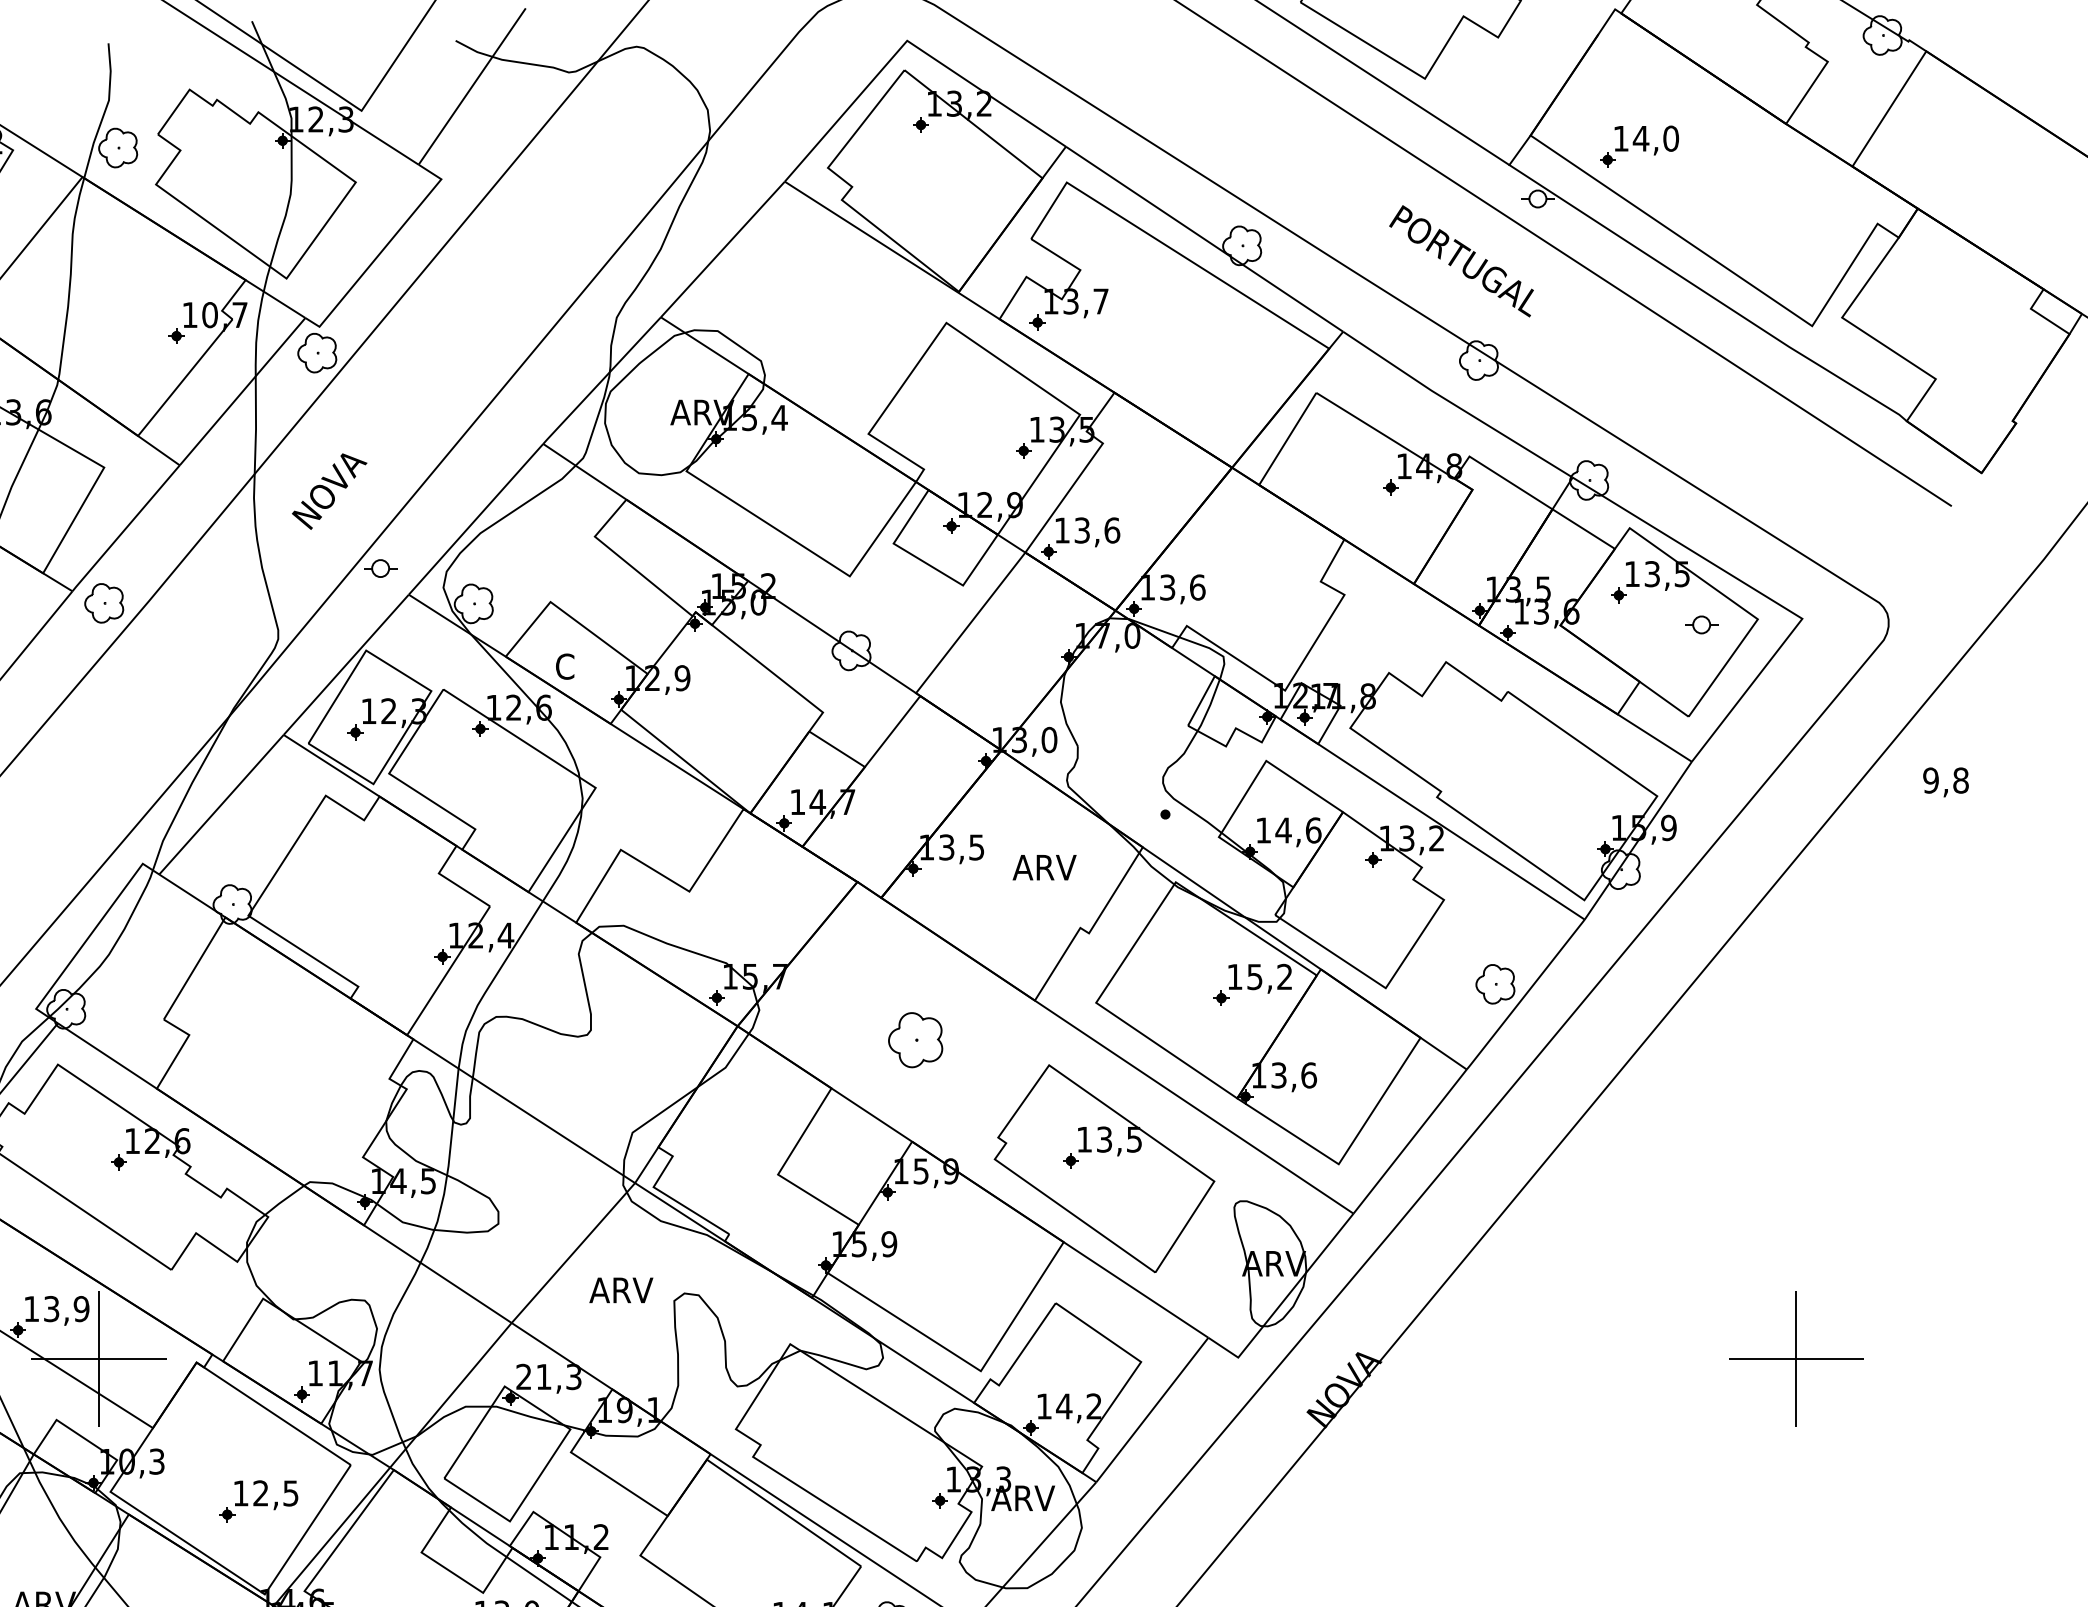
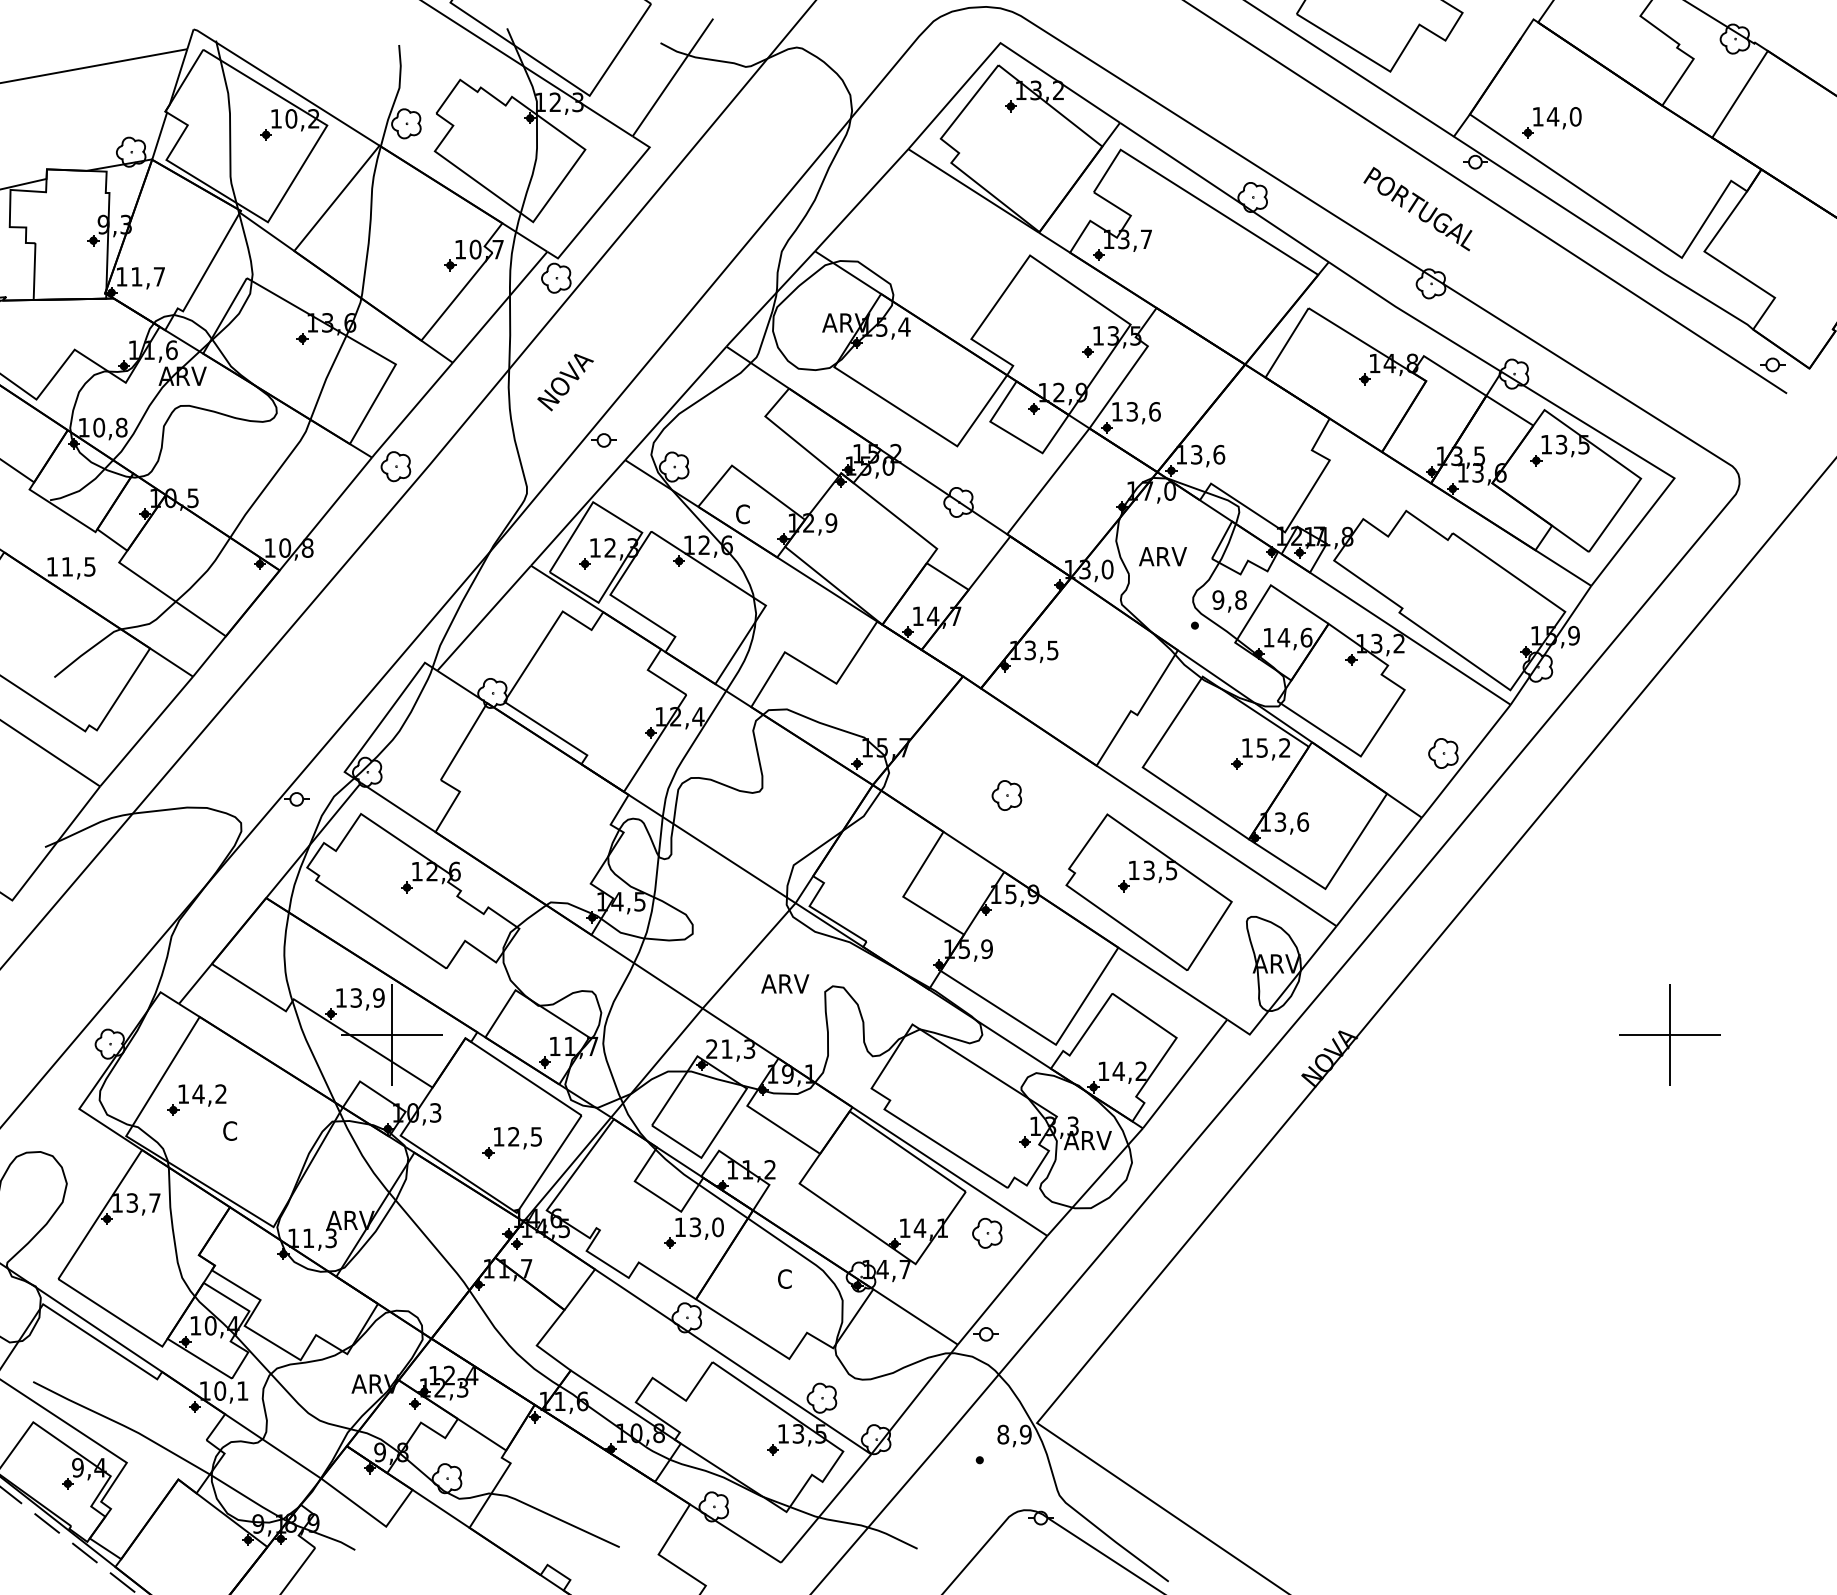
part: (1701, 624) -> (1772, 364), moved
text: (1945, 782) -> (1229, 601), moved
text: (1043, 867) -> (1162, 556), moved
part: (915, 1040) -> (1006, 795), size x0.71

